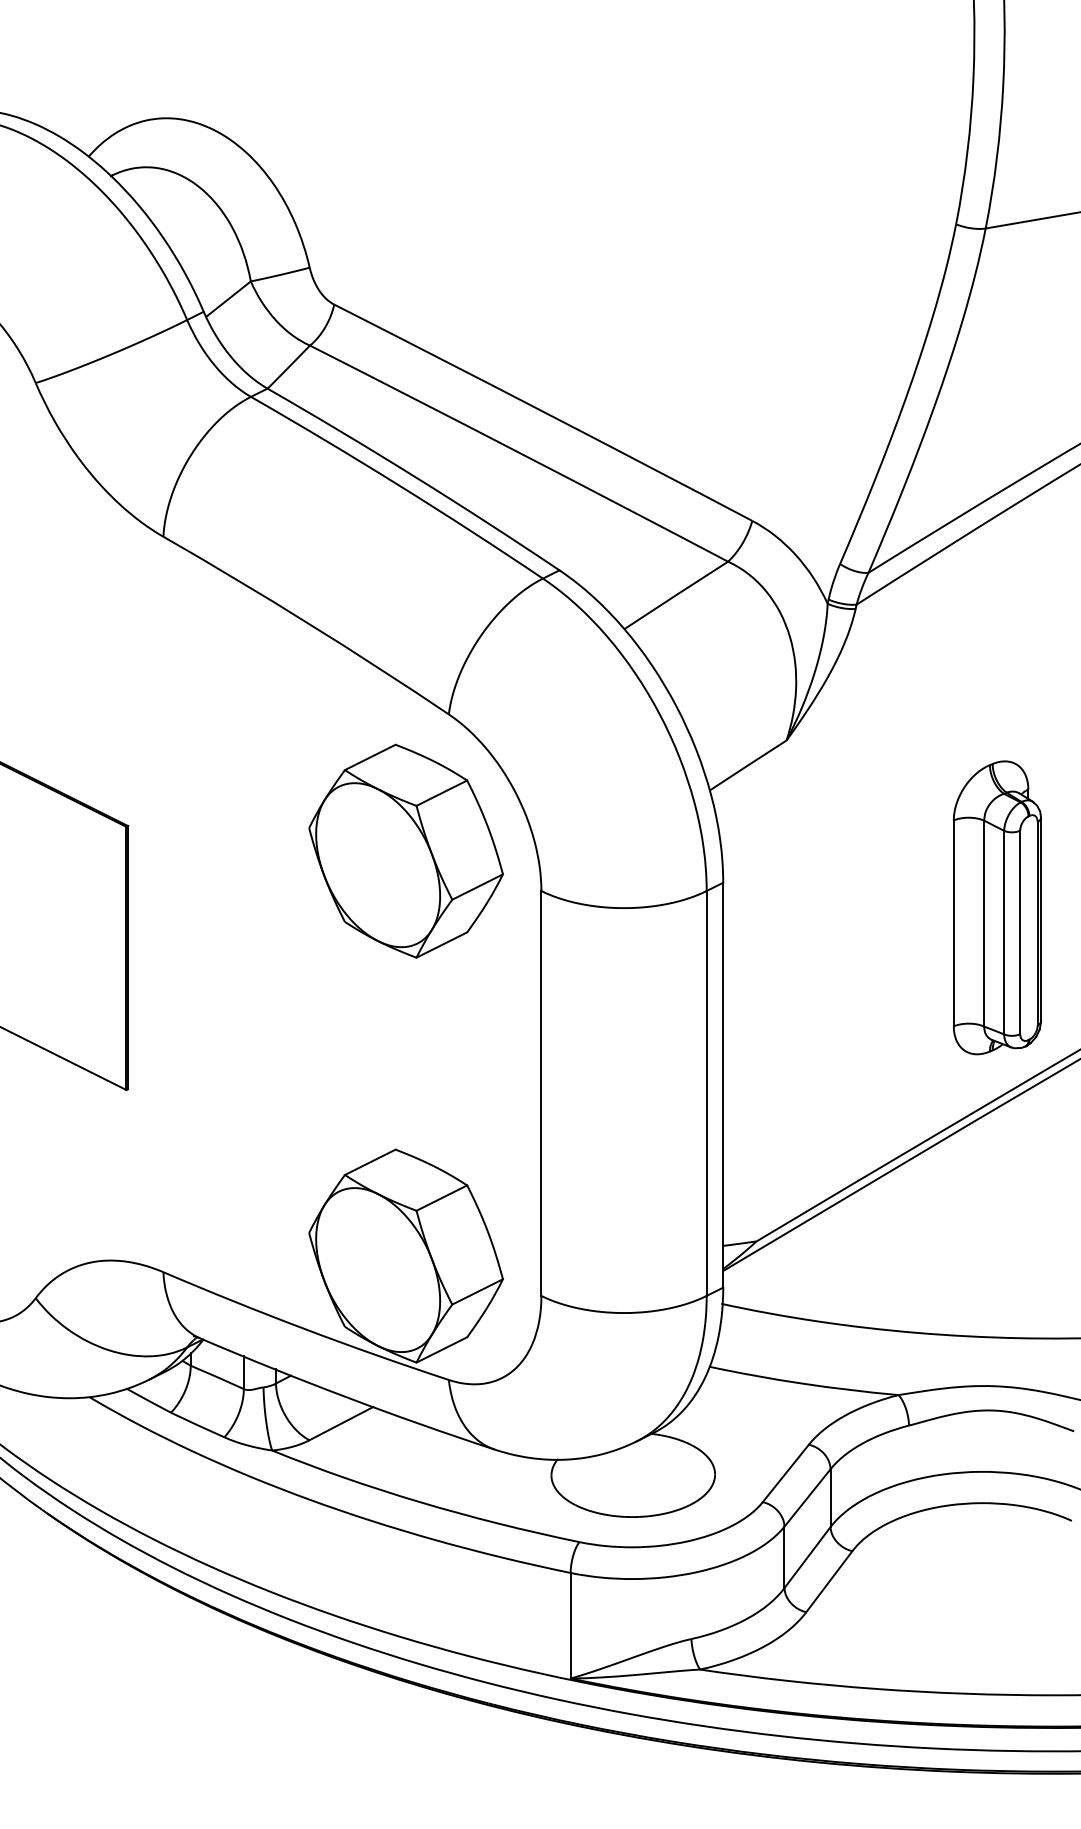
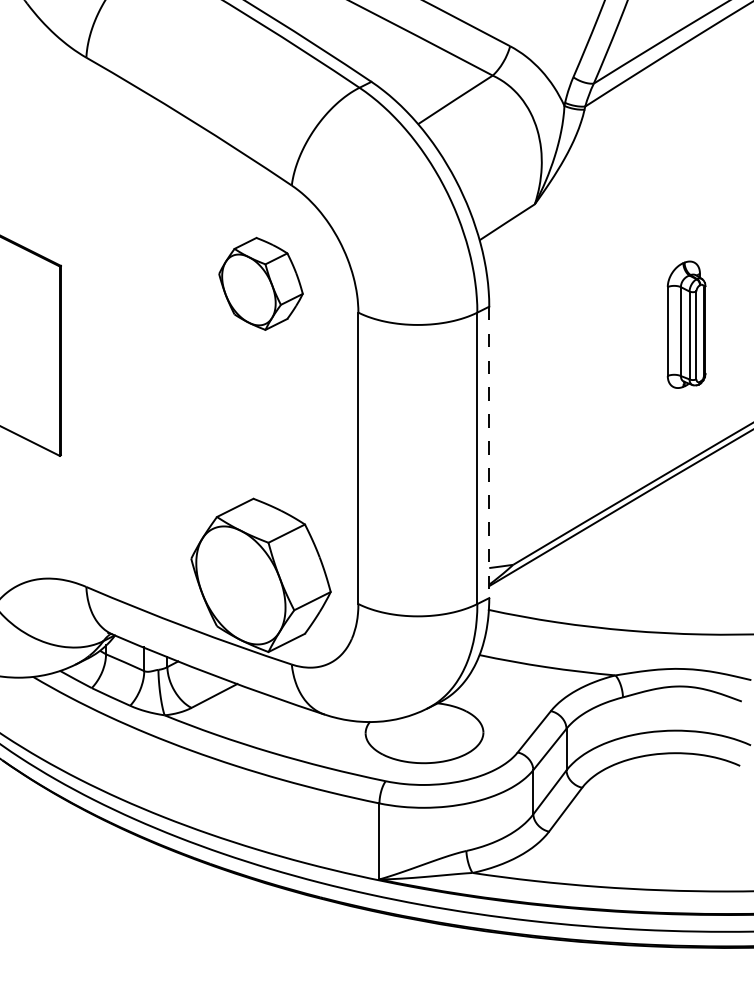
part: (405, 850) -> (260, 283), size x0.6
part: (997, 907) -> (686, 324), size x0.6
line: (723, 1085) -> (489, 452), solid -> dashed

